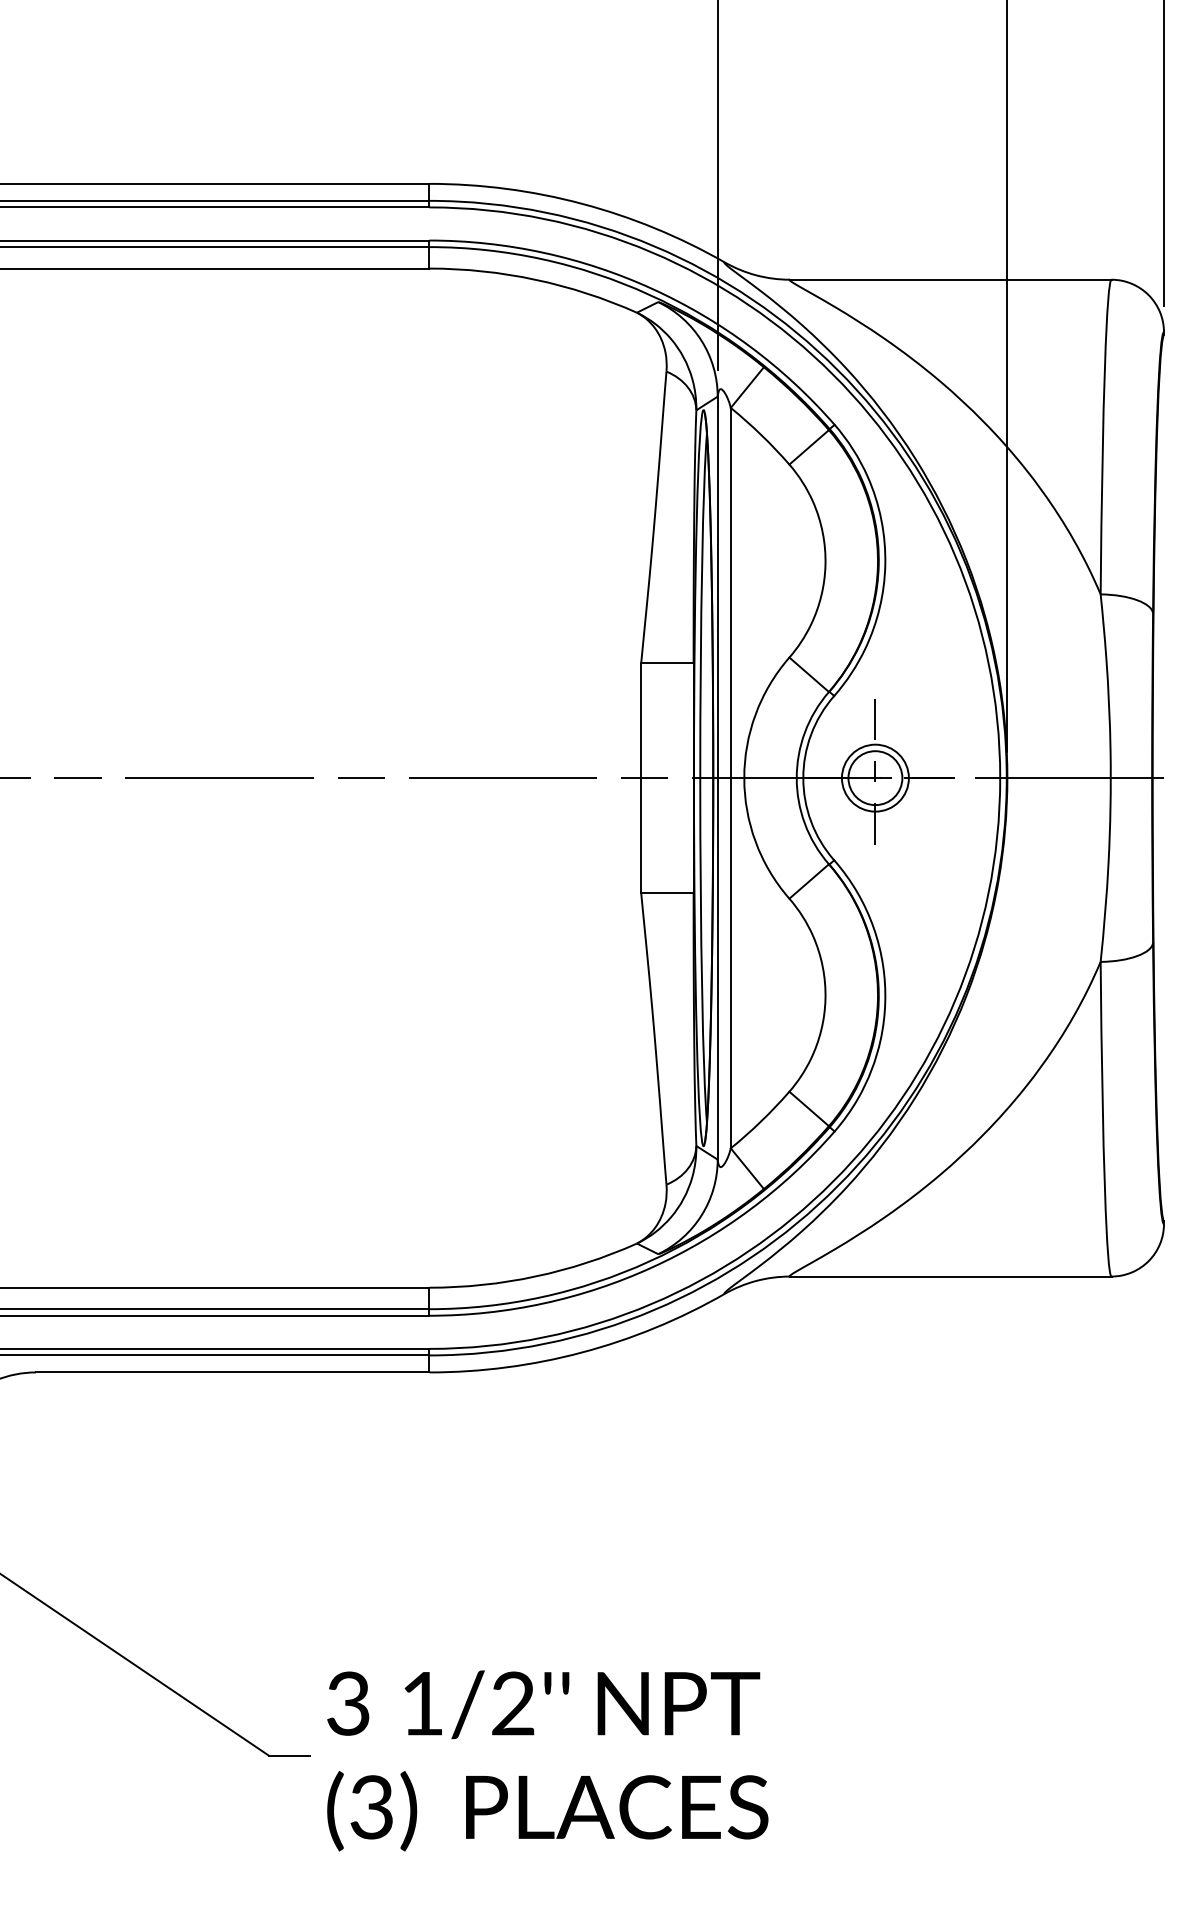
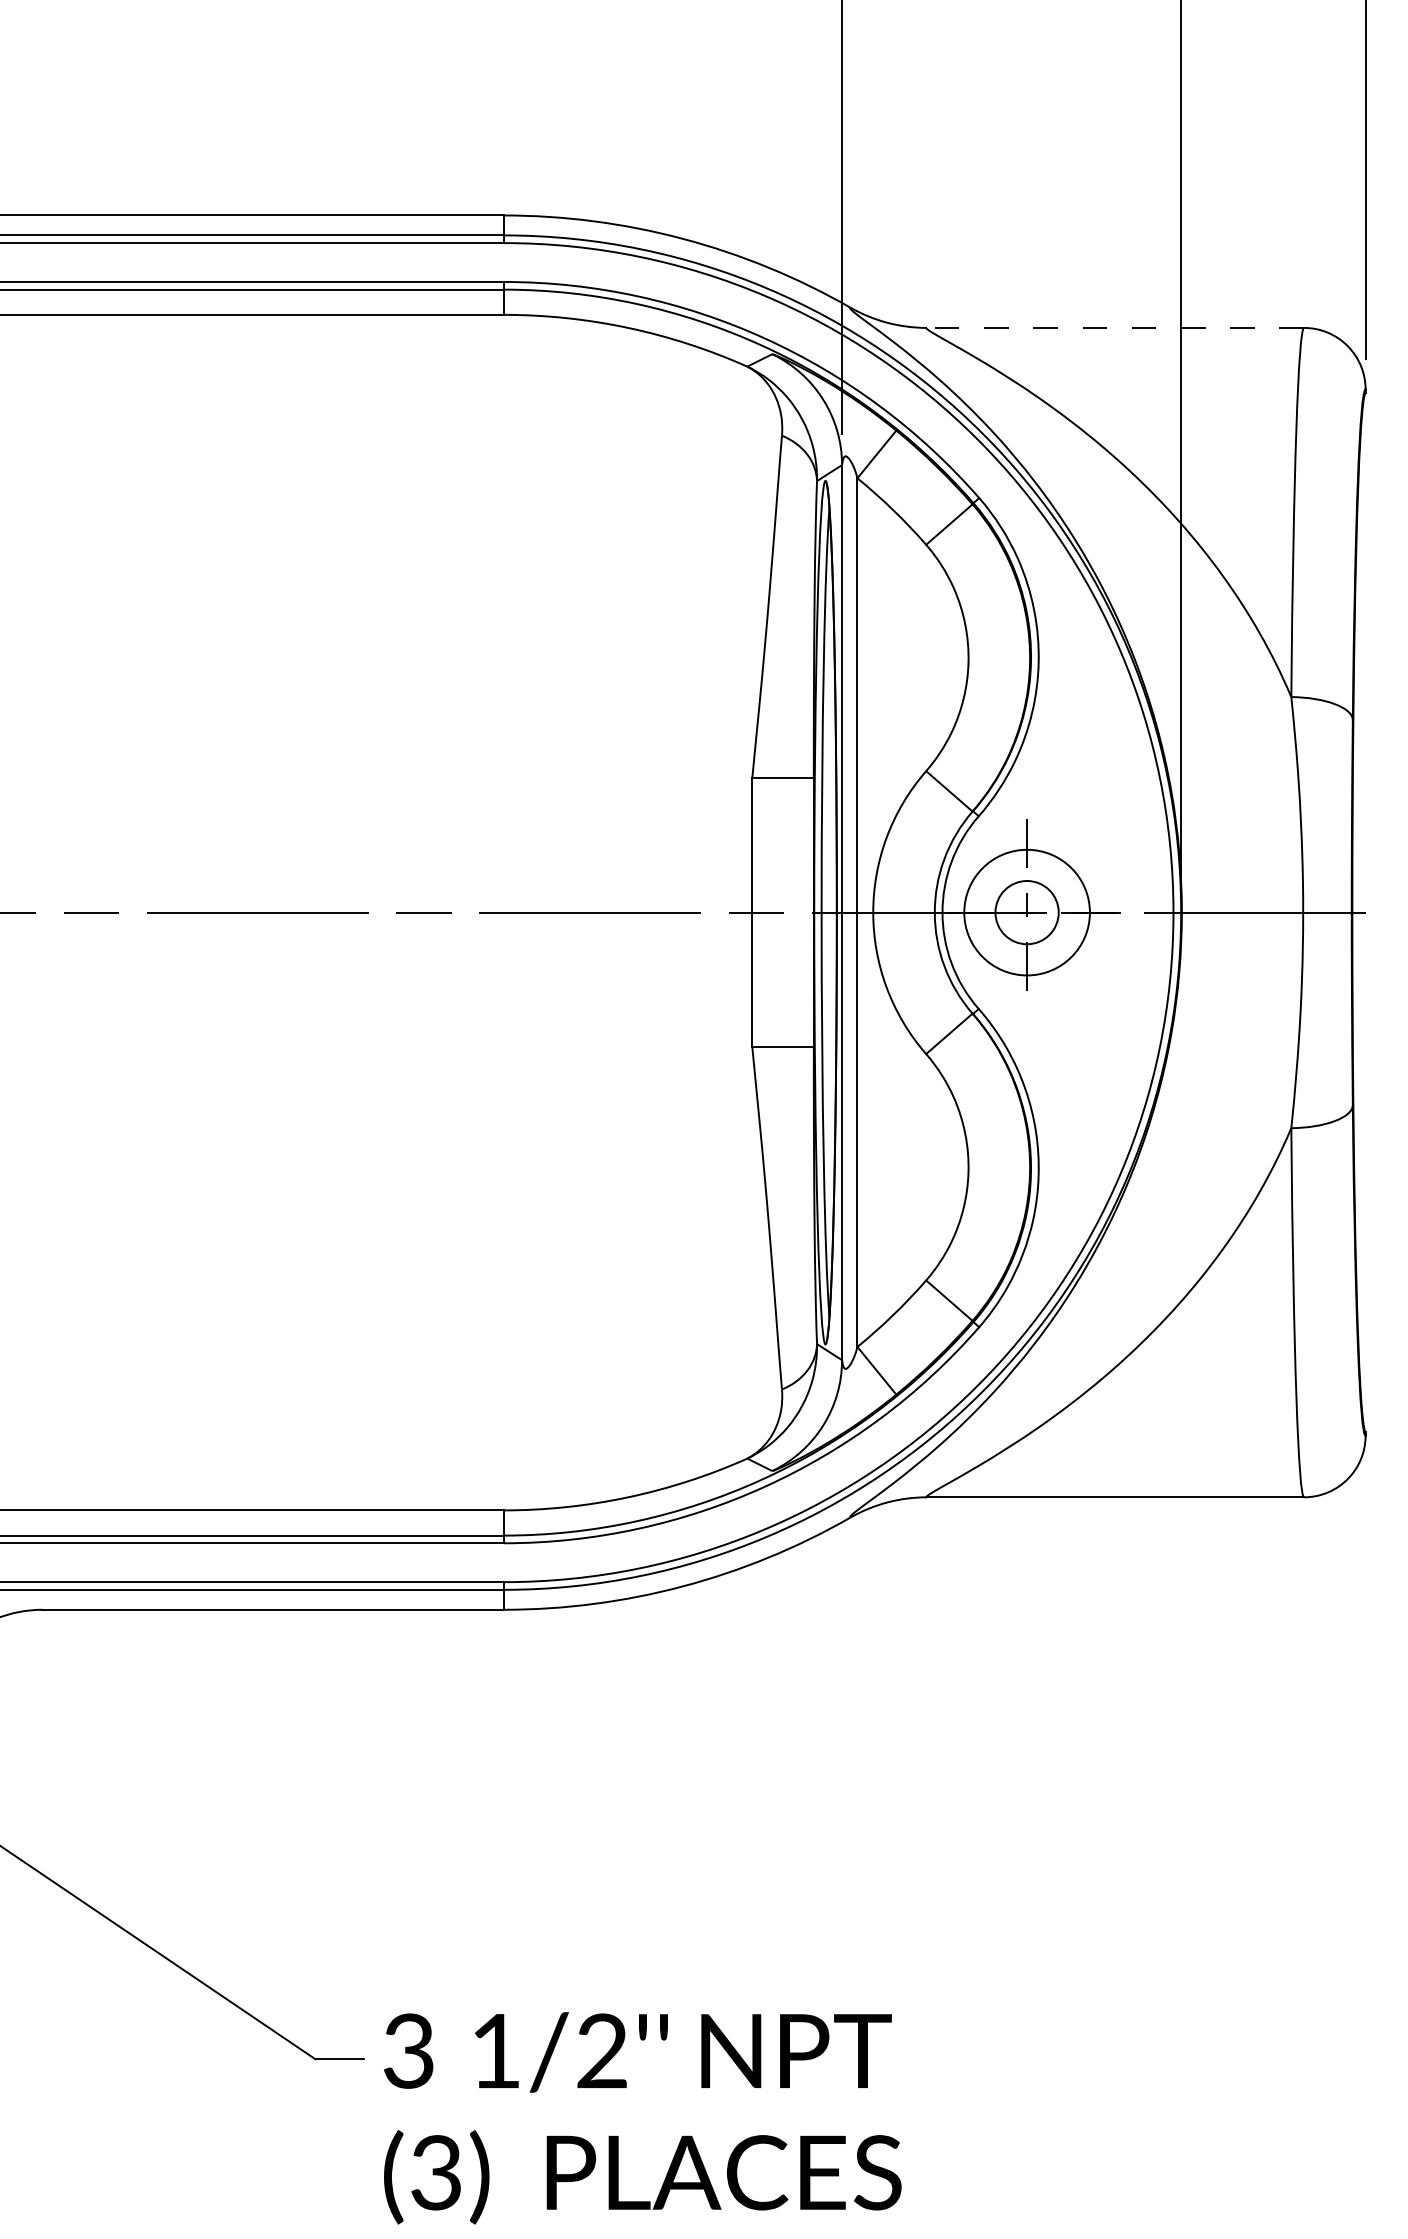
line: (950, 279) -> (1115, 327), solid -> dashed
circle: (874, 777) -> (1026, 911), size x1.6
text: (547, 1760) -> (642, 2117), moved

